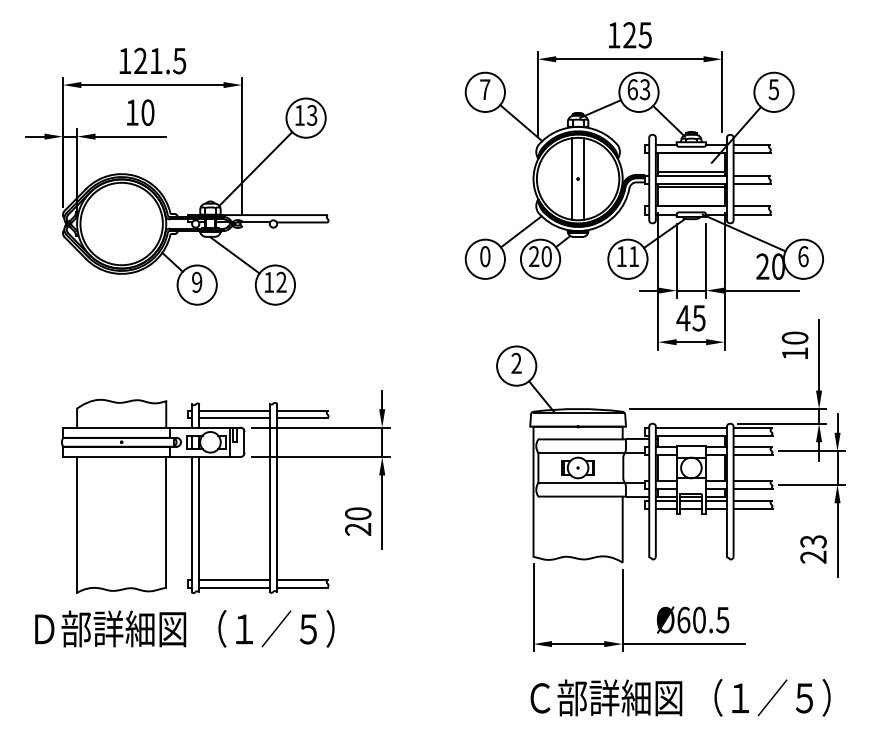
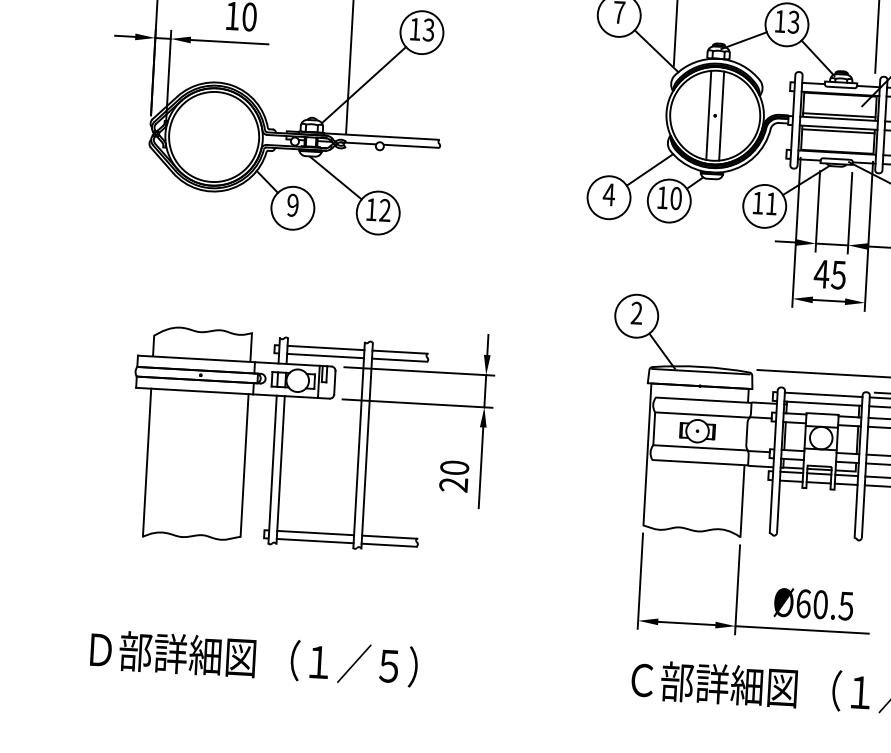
text: (632, 89) -> (780, 21), 63 -> 13
text: (484, 256) -> (608, 194), 0 -> 4
text: (534, 256) -> (662, 197), 20 -> 10
text: (184, 628) -> (253, 657), moved

